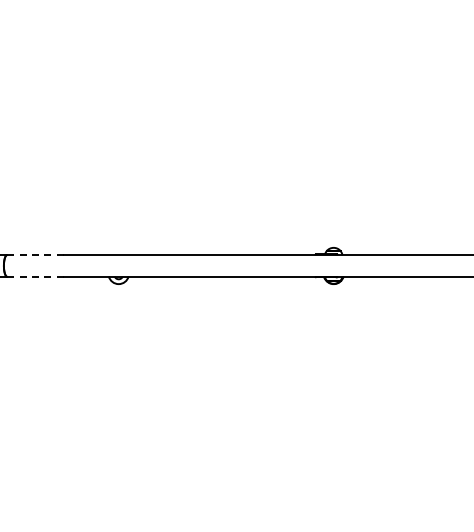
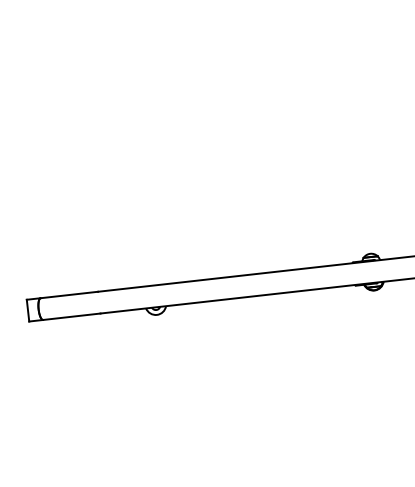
line: (35, 255) -> (69, 295), dashed -> solid
line: (35, 276) -> (71, 316), dashed -> solid

